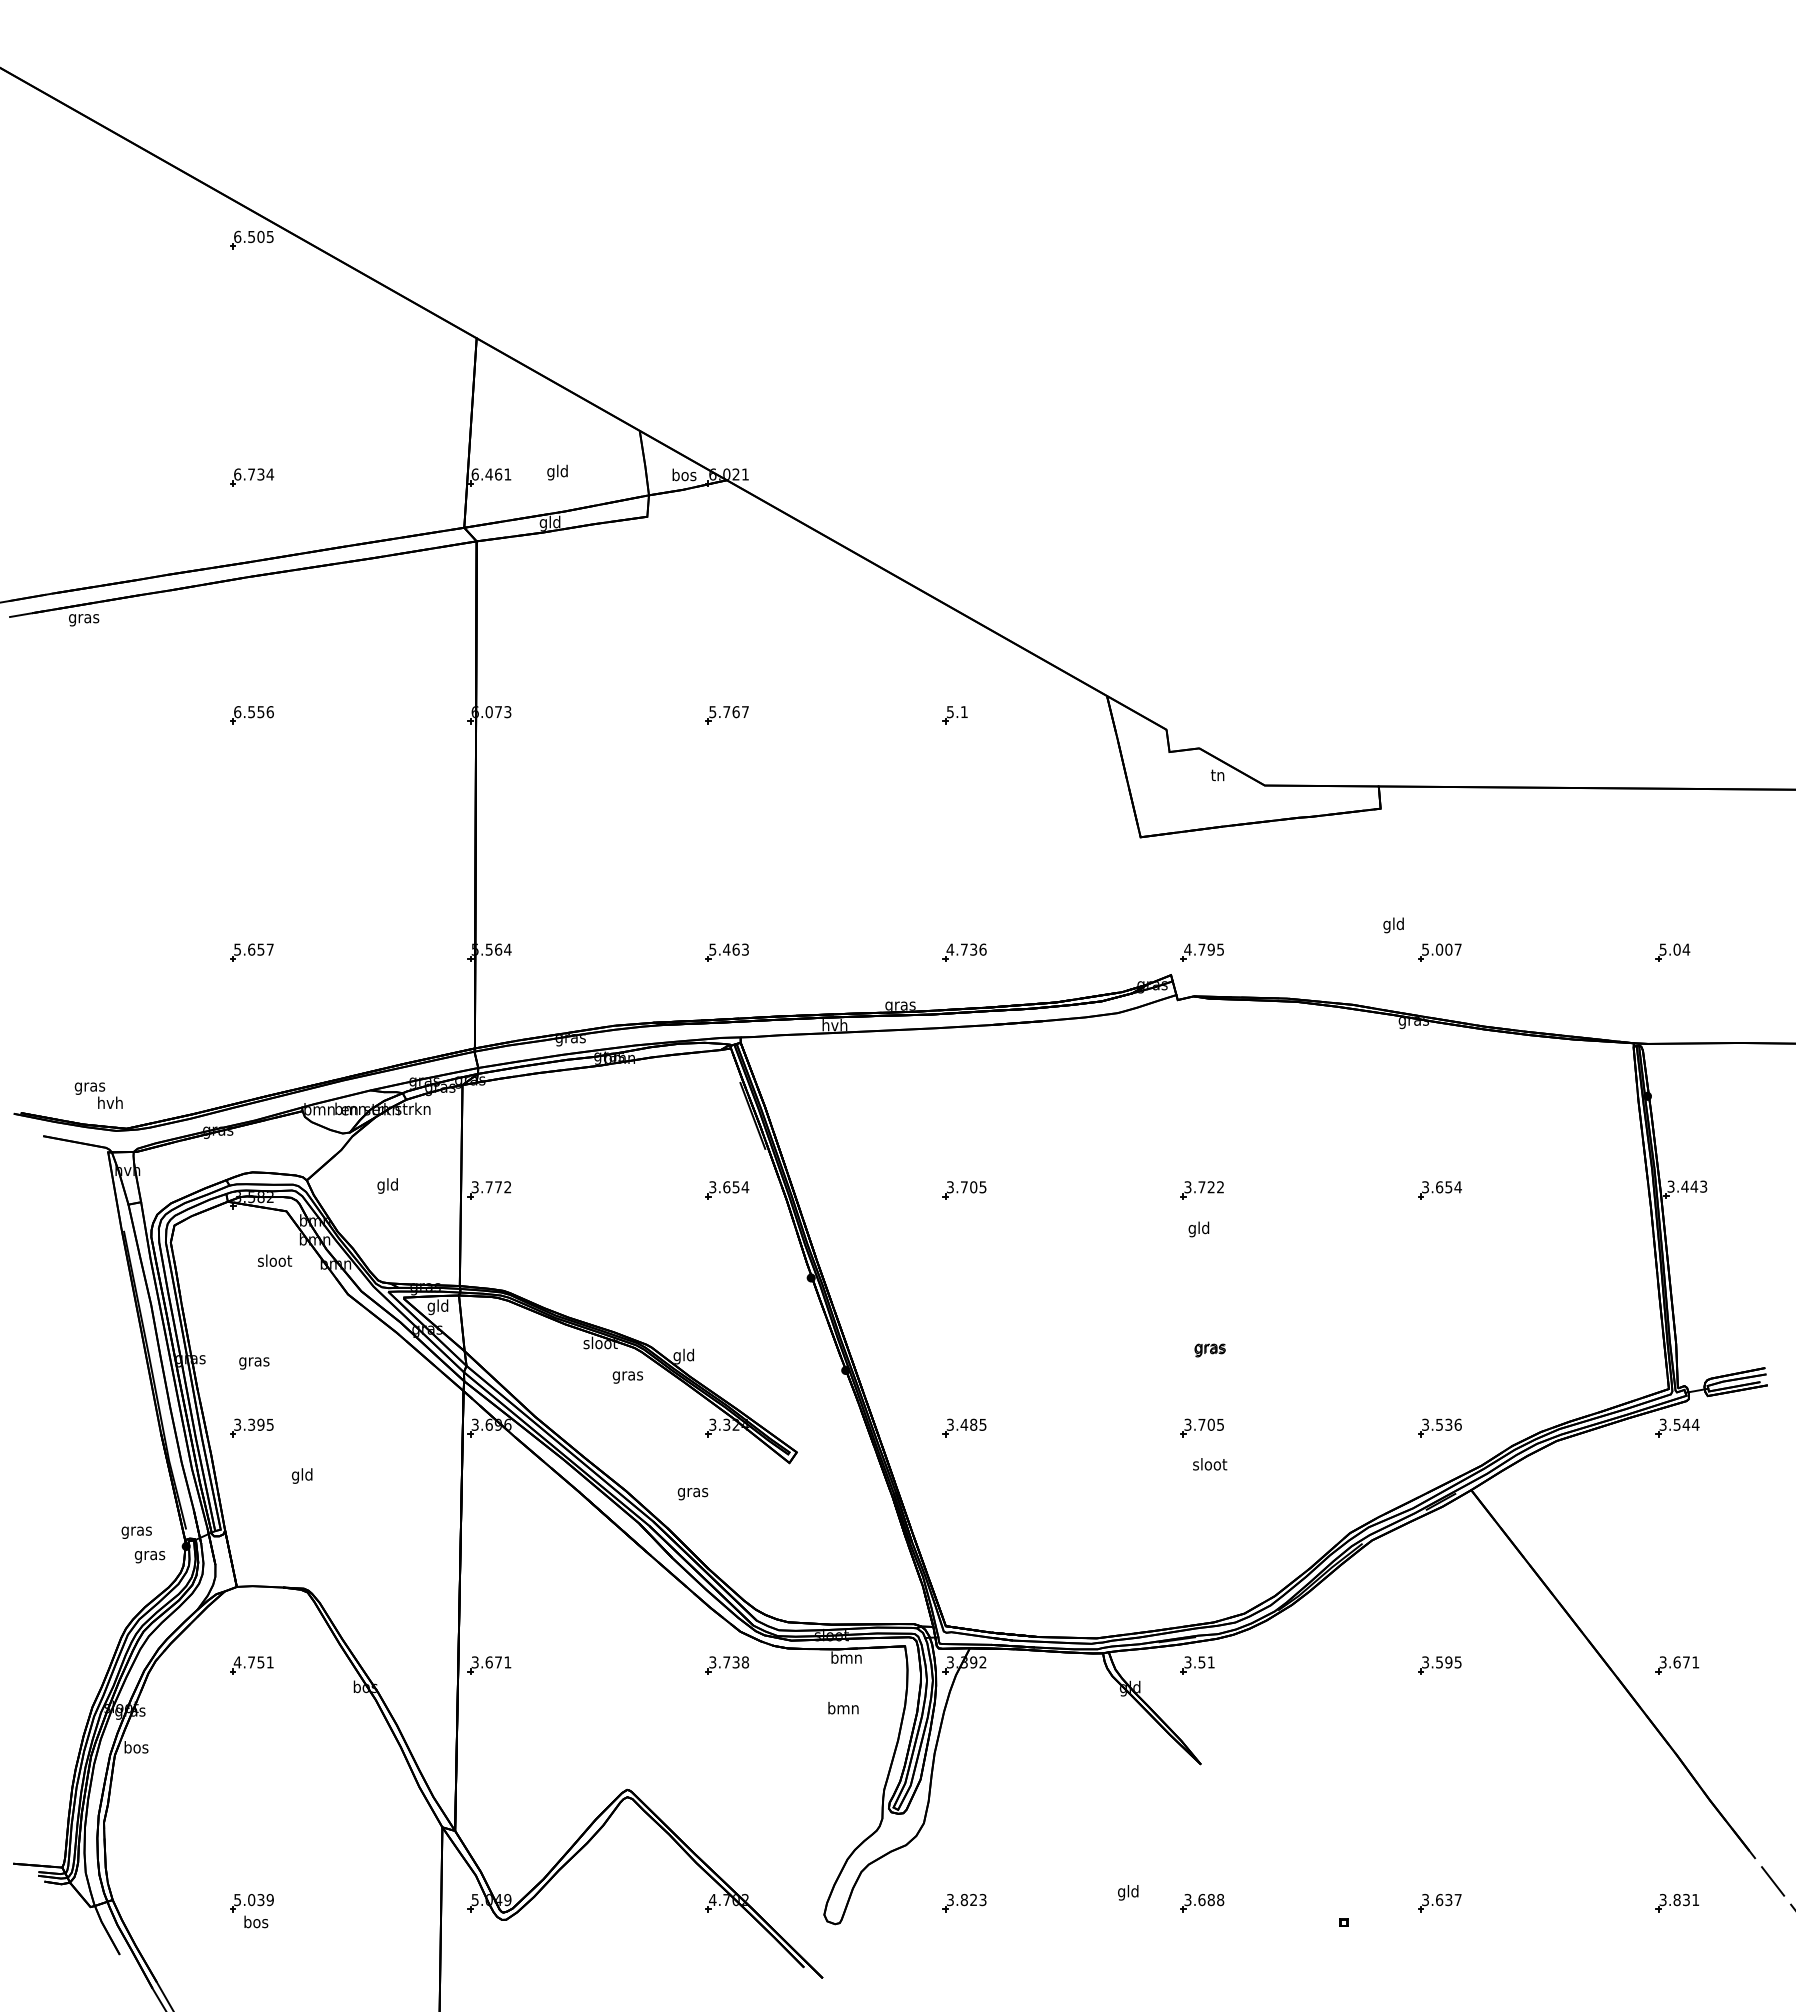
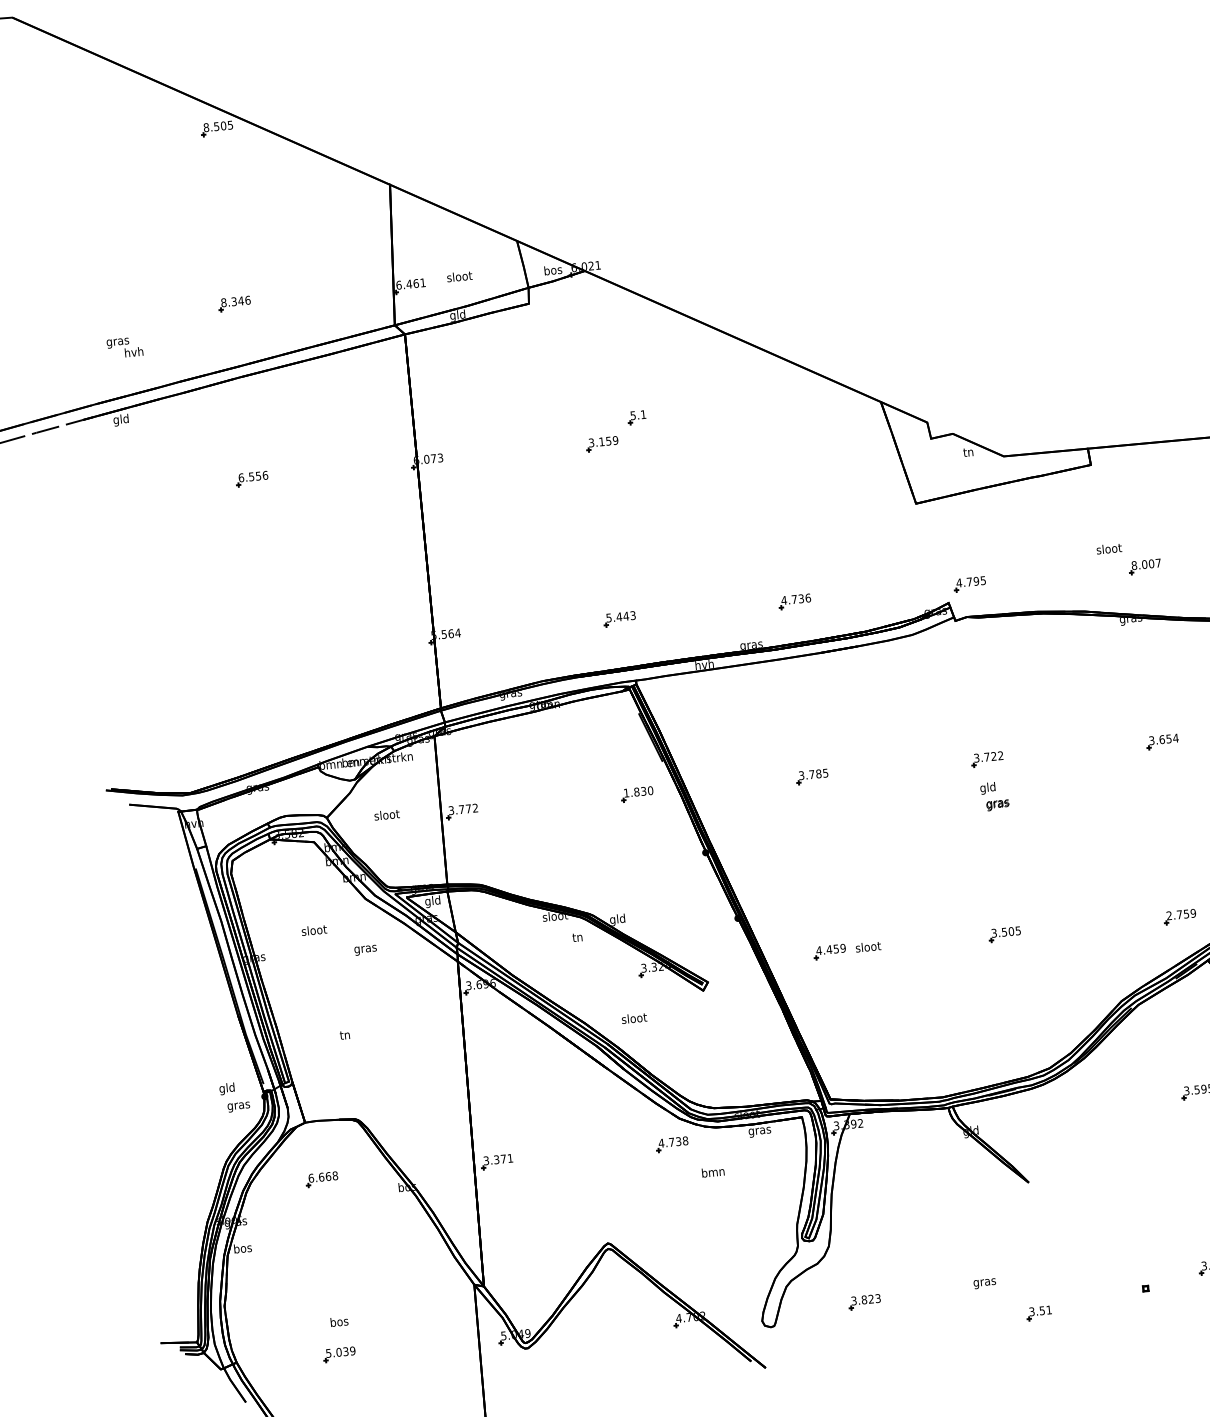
text: (237, 236) -> (206, 127), 6.505 -> 8.505
text: (557, 472) -> (459, 277), gld -> sloot
text: (254, 474) -> (236, 301), 6.734 -> 8.346
text: (84, 618) -> (121, 420), gras -> gld
text: (729, 712) -> (603, 441), 5.767 -> 3.159
part: (954, 715) -> (636, 417), moved
text: (1394, 925) -> (1109, 550), gld -> sloot
text: (735, 949) -> (625, 616), 5.463 -> 5.443
text: (1425, 949) -> (1134, 565), 5.007 -> 8.007
part: (251, 952) -> (269, 654), removed
text: (98, 1095) -> (124, 347), moved
text: (388, 1185) -> (387, 815), gld -> sloot
text: (729, 1187) -> (638, 792), 3.654 -> 1.830
text: (973, 1187) -> (818, 774), 3.705 -> 3.785
text: (275, 1260) -> (314, 930), moved
text: (1209, 1350) -> (997, 805), moved
text: (254, 1363) -> (365, 950), moved
text: (627, 1376) -> (577, 938), gras -> tn
text: (966, 1424) -> (830, 949), 3.485 -> 4.459
text: (1201, 1424) -> (1004, 932), 3.705 -> 3.505
text: (1441, 1424) -> (1181, 914), 3.536 -> 2.759
part: (251, 1427) -> (304, 1004), removed
text: (1210, 1464) -> (868, 947), moved
text: (302, 1475) -> (345, 1035), gld -> tn
text: (693, 1492) -> (634, 1019), gras -> sloot
text: (136, 1530) -> (227, 1088), gras -> gld
text: (846, 1658) -> (759, 1130), bmn -> gras
text: (253, 1662) -> (322, 1177), 4.751 -> 6.668
text: (488, 1662) -> (496, 1159), 3.671 -> 3.371
text: (712, 1662) -> (661, 1143), 3.738 -> 4.738
part: (1197, 1665) -> (1039, 1313), moved
text: (843, 1708) -> (713, 1172), moved
text: (1128, 1892) -> (984, 1282), gld -> gras
part: (1202, 1903) -> (1040, 1284), removed
text: (256, 1921) -> (339, 1321), moved

